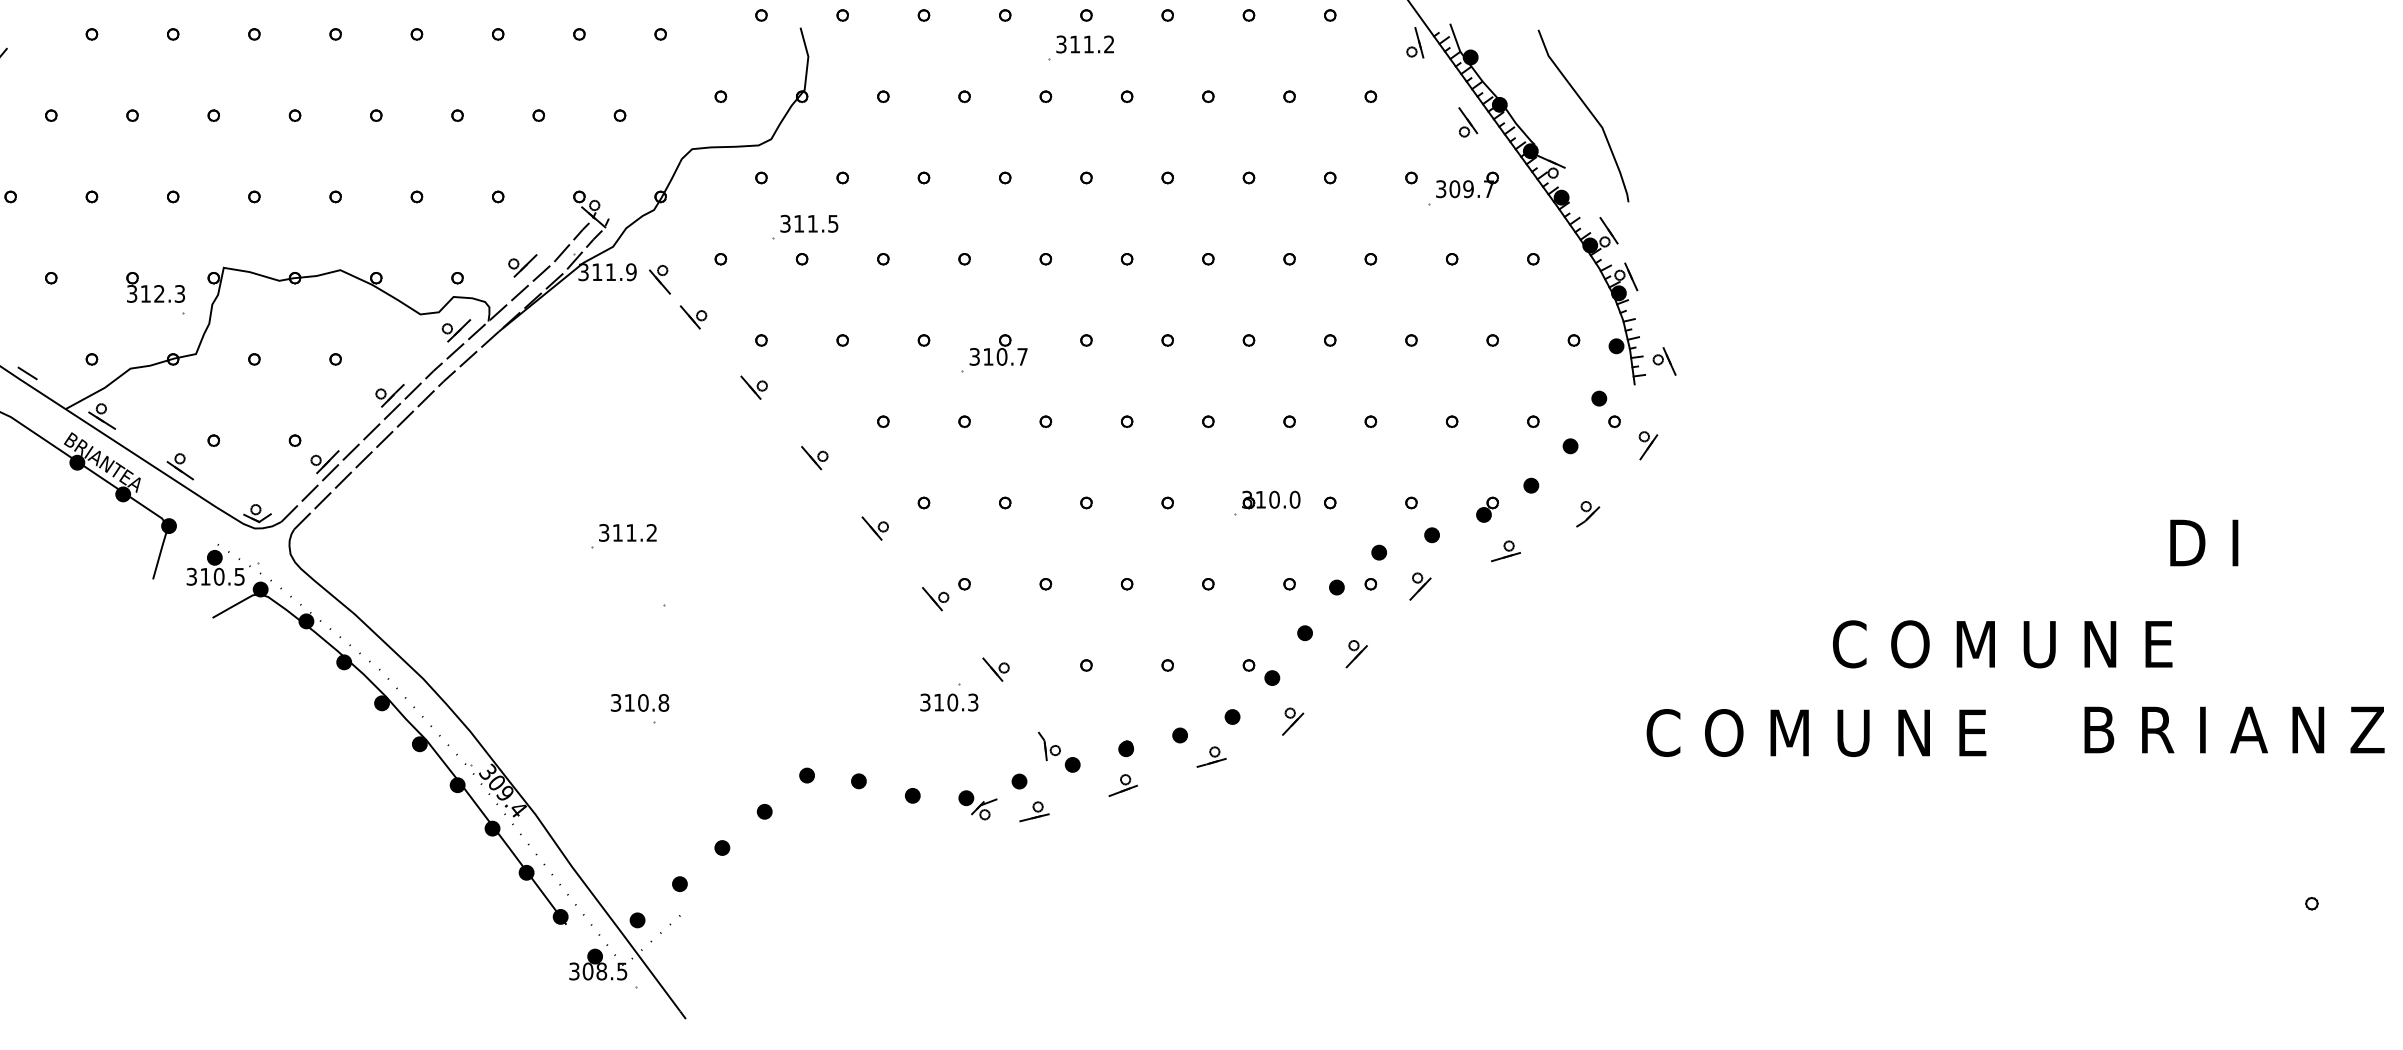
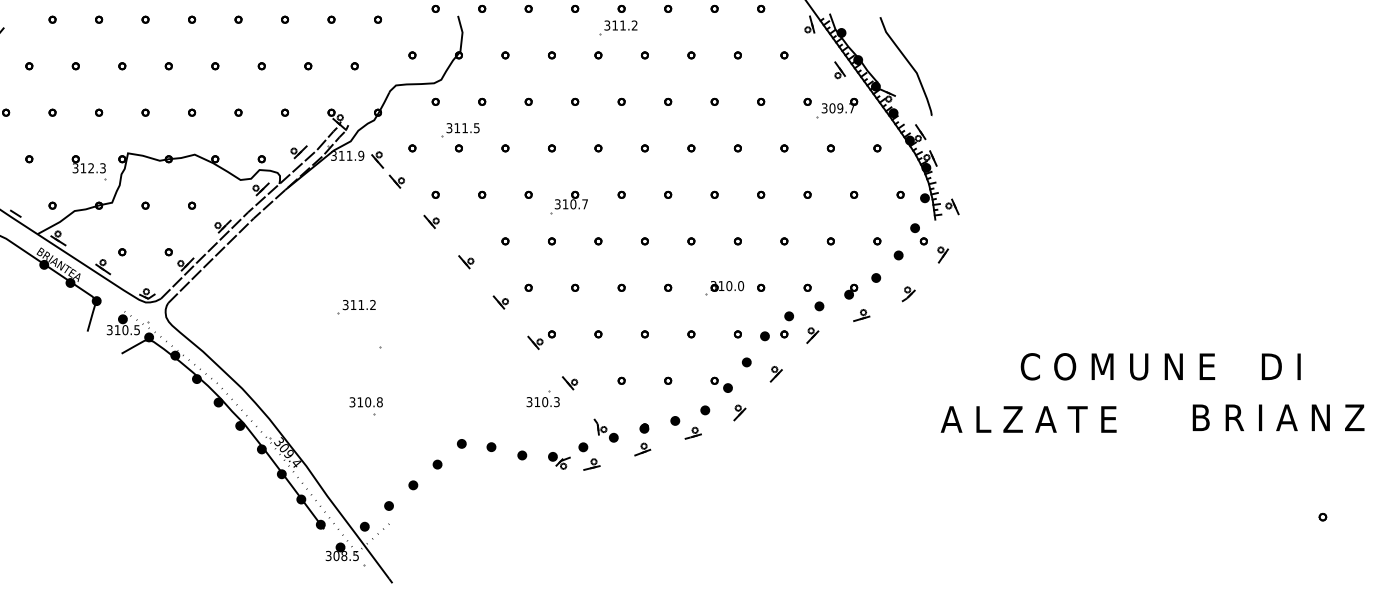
text: (2202, 542) -> (1280, 366), moved
text: (2001, 643) -> (1117, 366), moved
text: (1814, 732) -> (1038, 419), C O M U N E -> A L Z A T E

